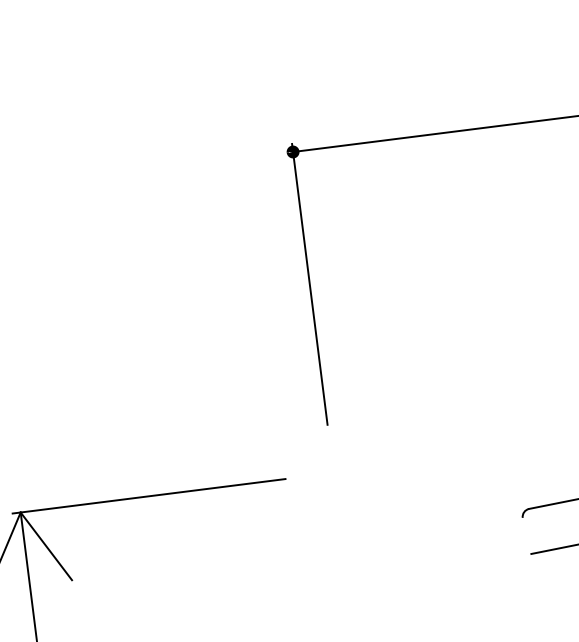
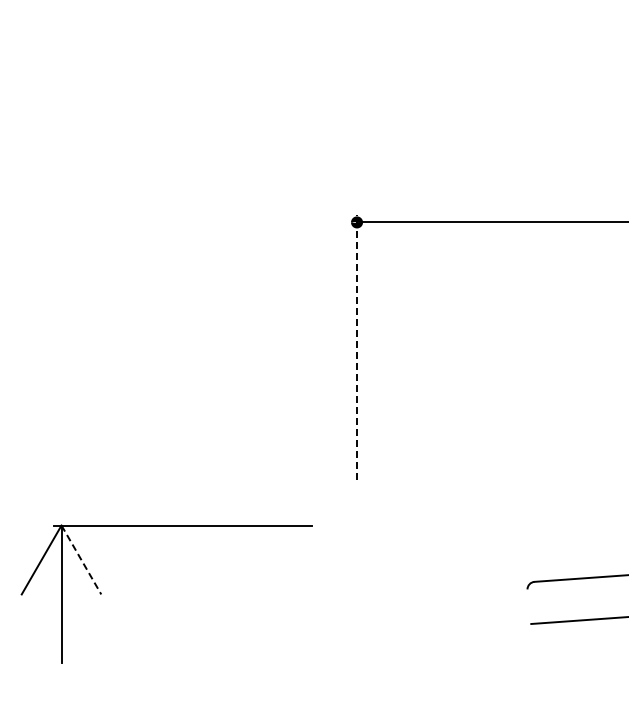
line: (310, 284) -> (357, 347), solid -> dashed
line: (46, 545) -> (81, 559), solid -> dashed

